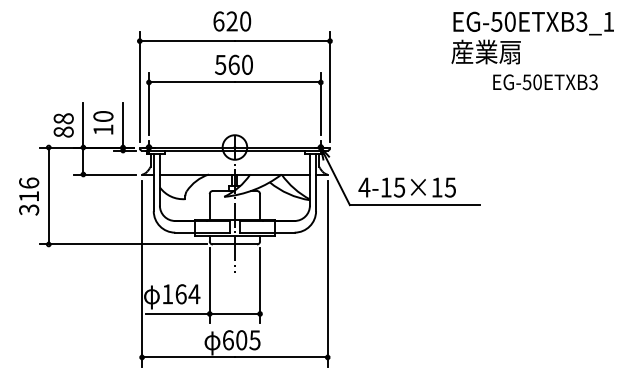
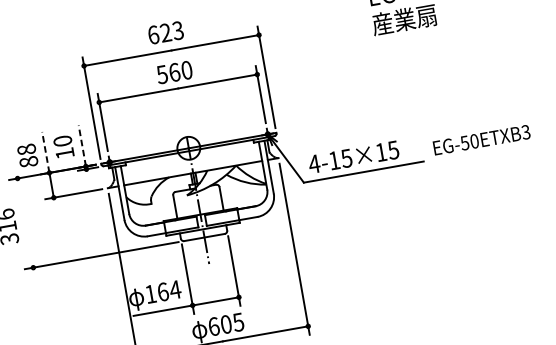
text: (245, 21) -> (178, 30), 620 -> 623
text: (545, 82) -> (481, 140), moved
line: (83, 124) -> (45, 151), solid -> dashed
line: (123, 124) -> (82, 145), solid -> dashed
line: (48, 195) -> (25, 222), removed

